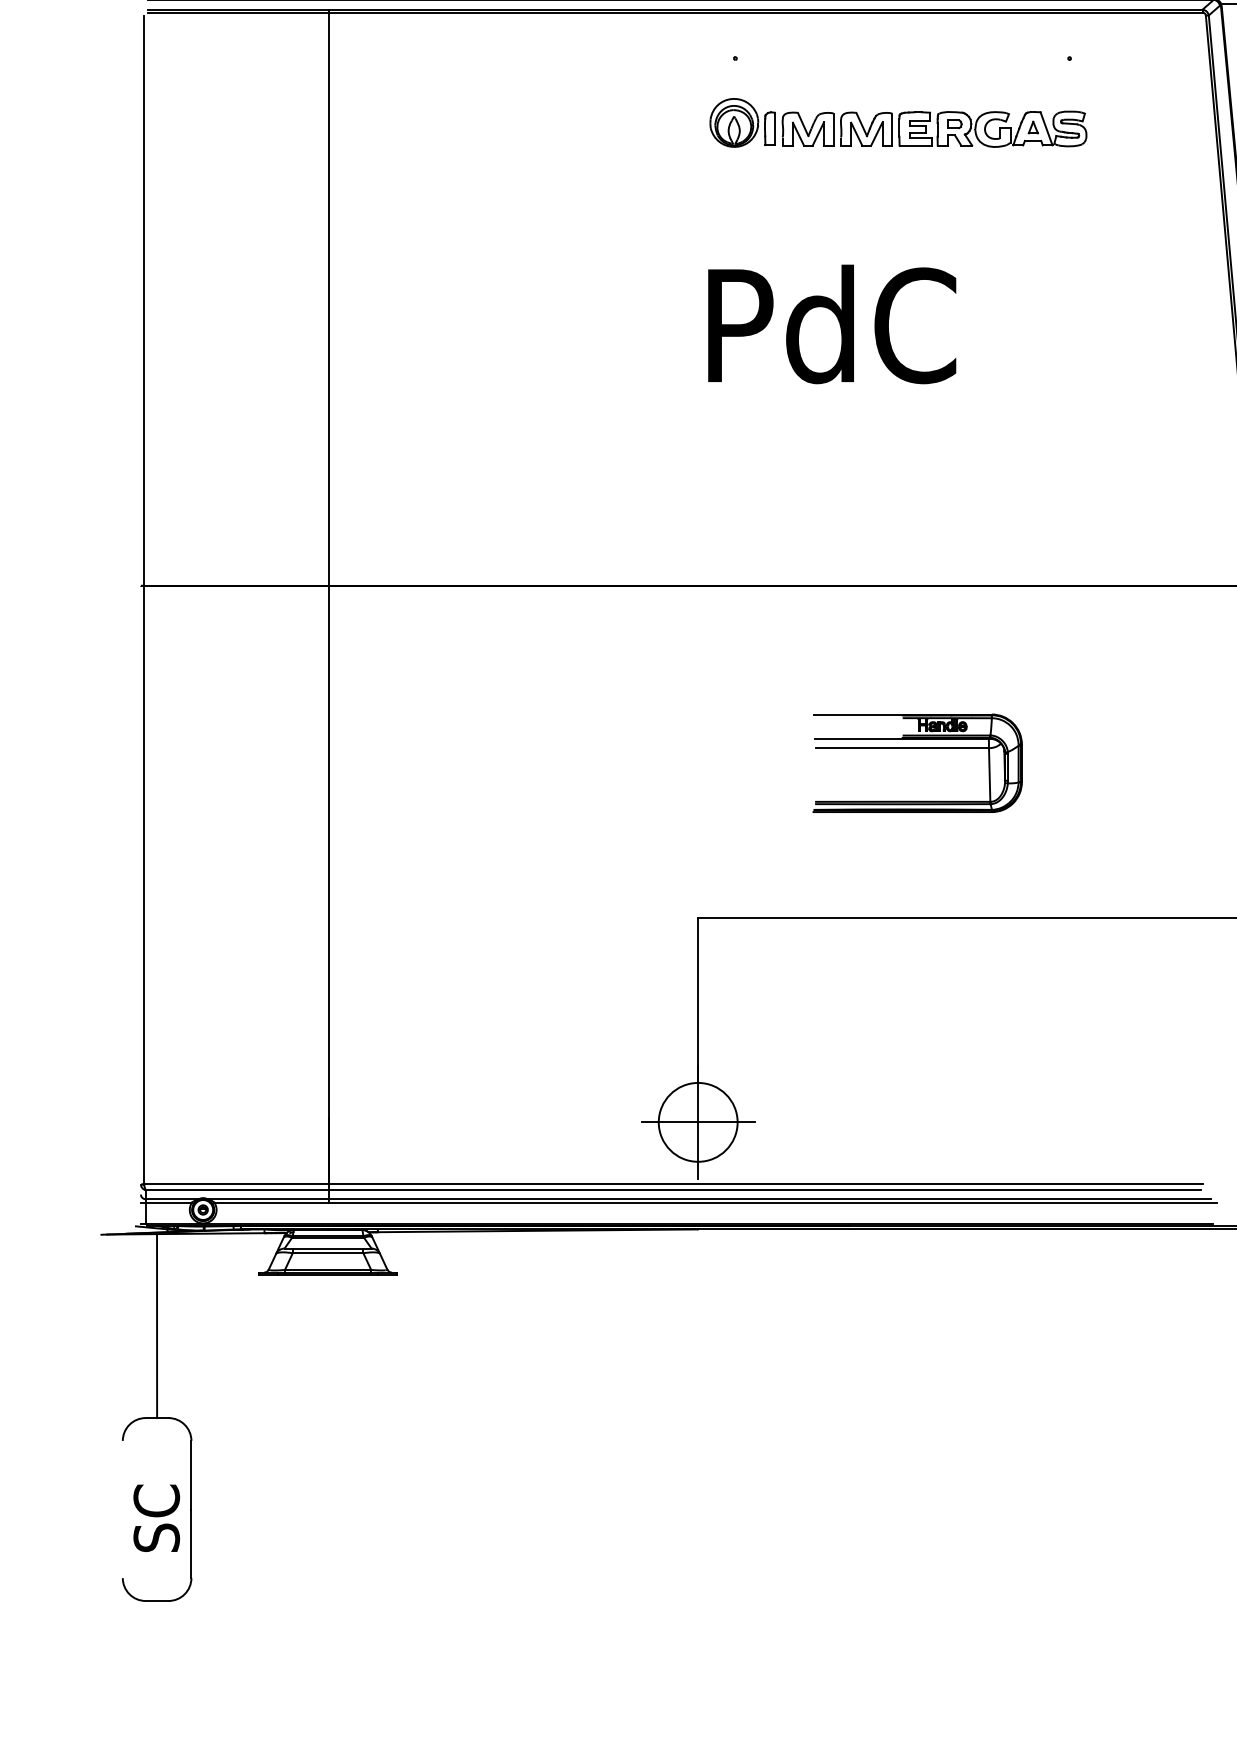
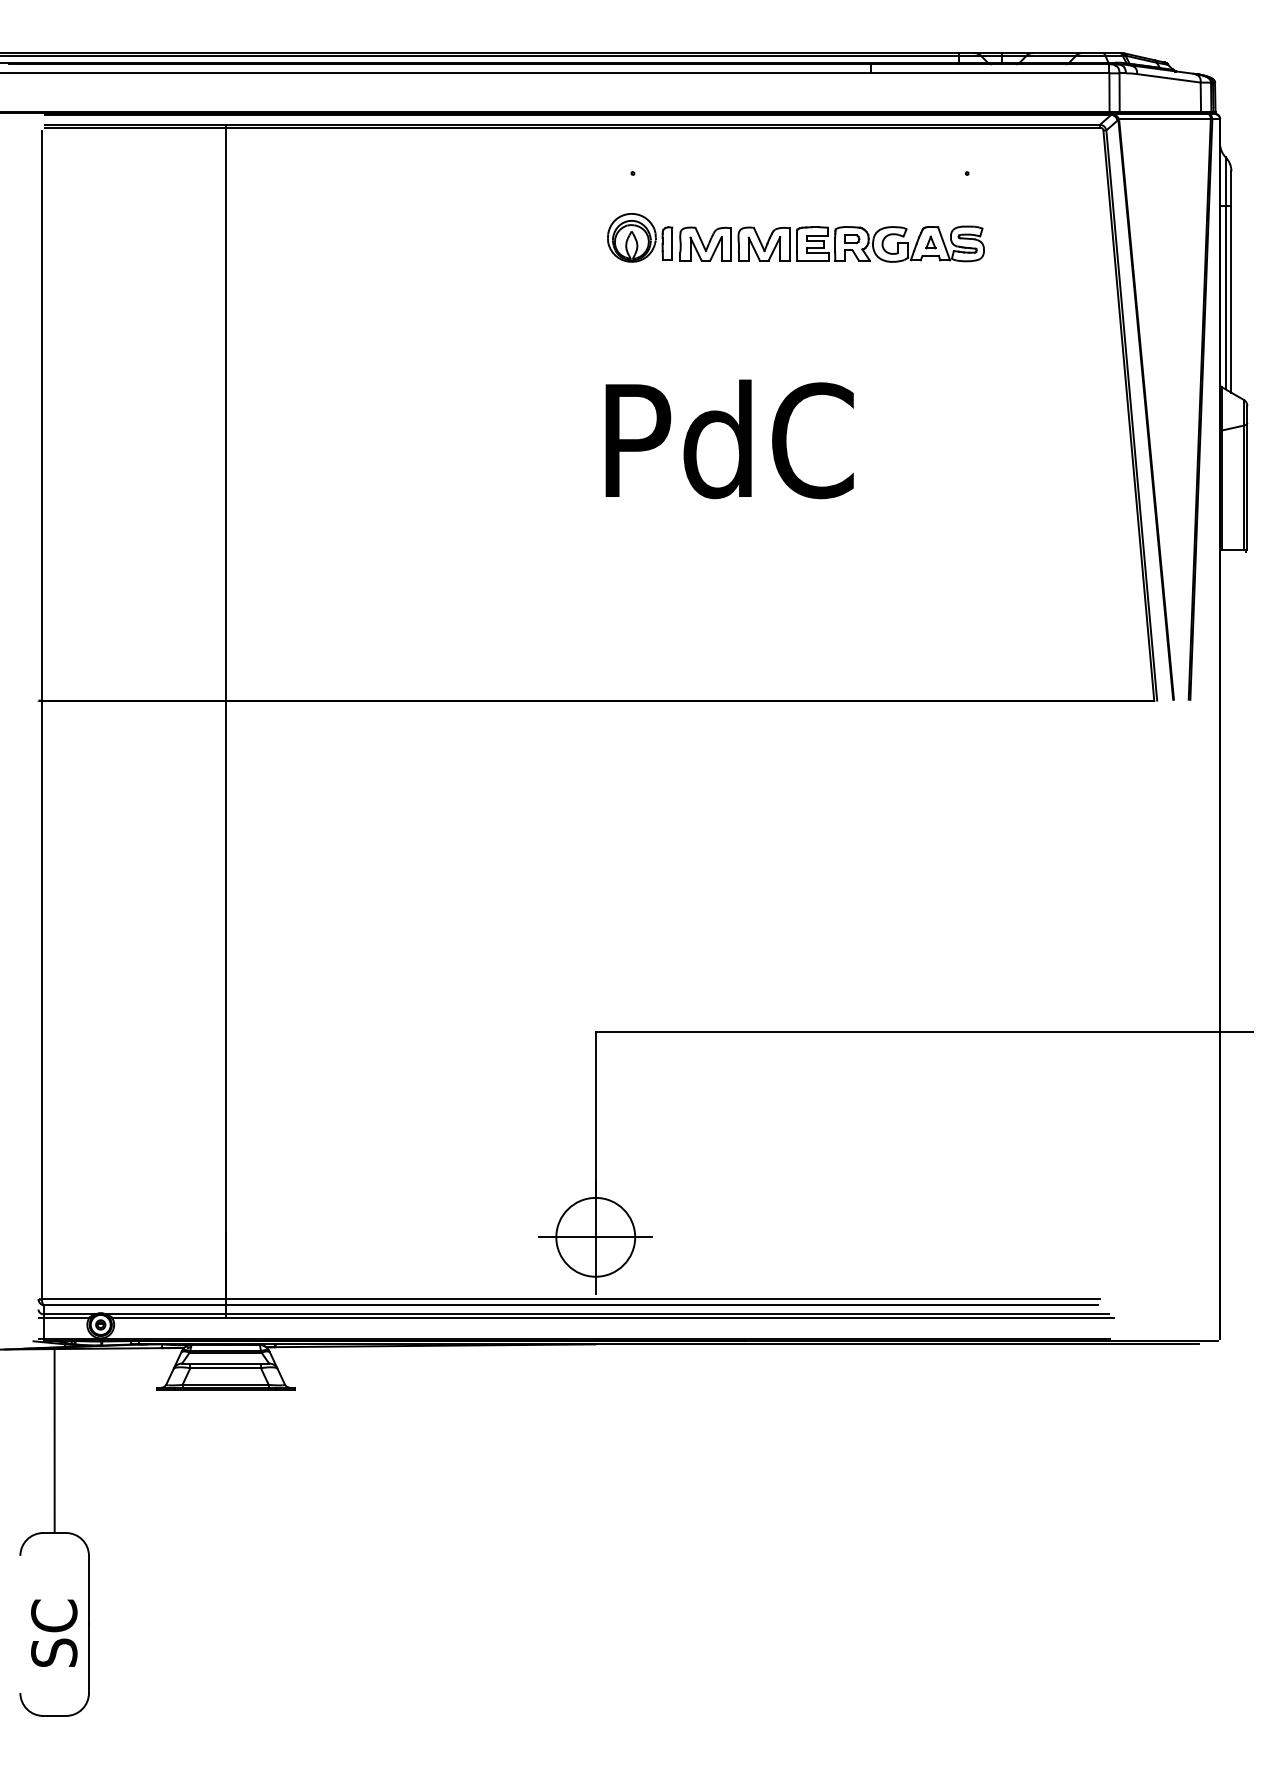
part: (917, 748) -> (815, 863), removed

